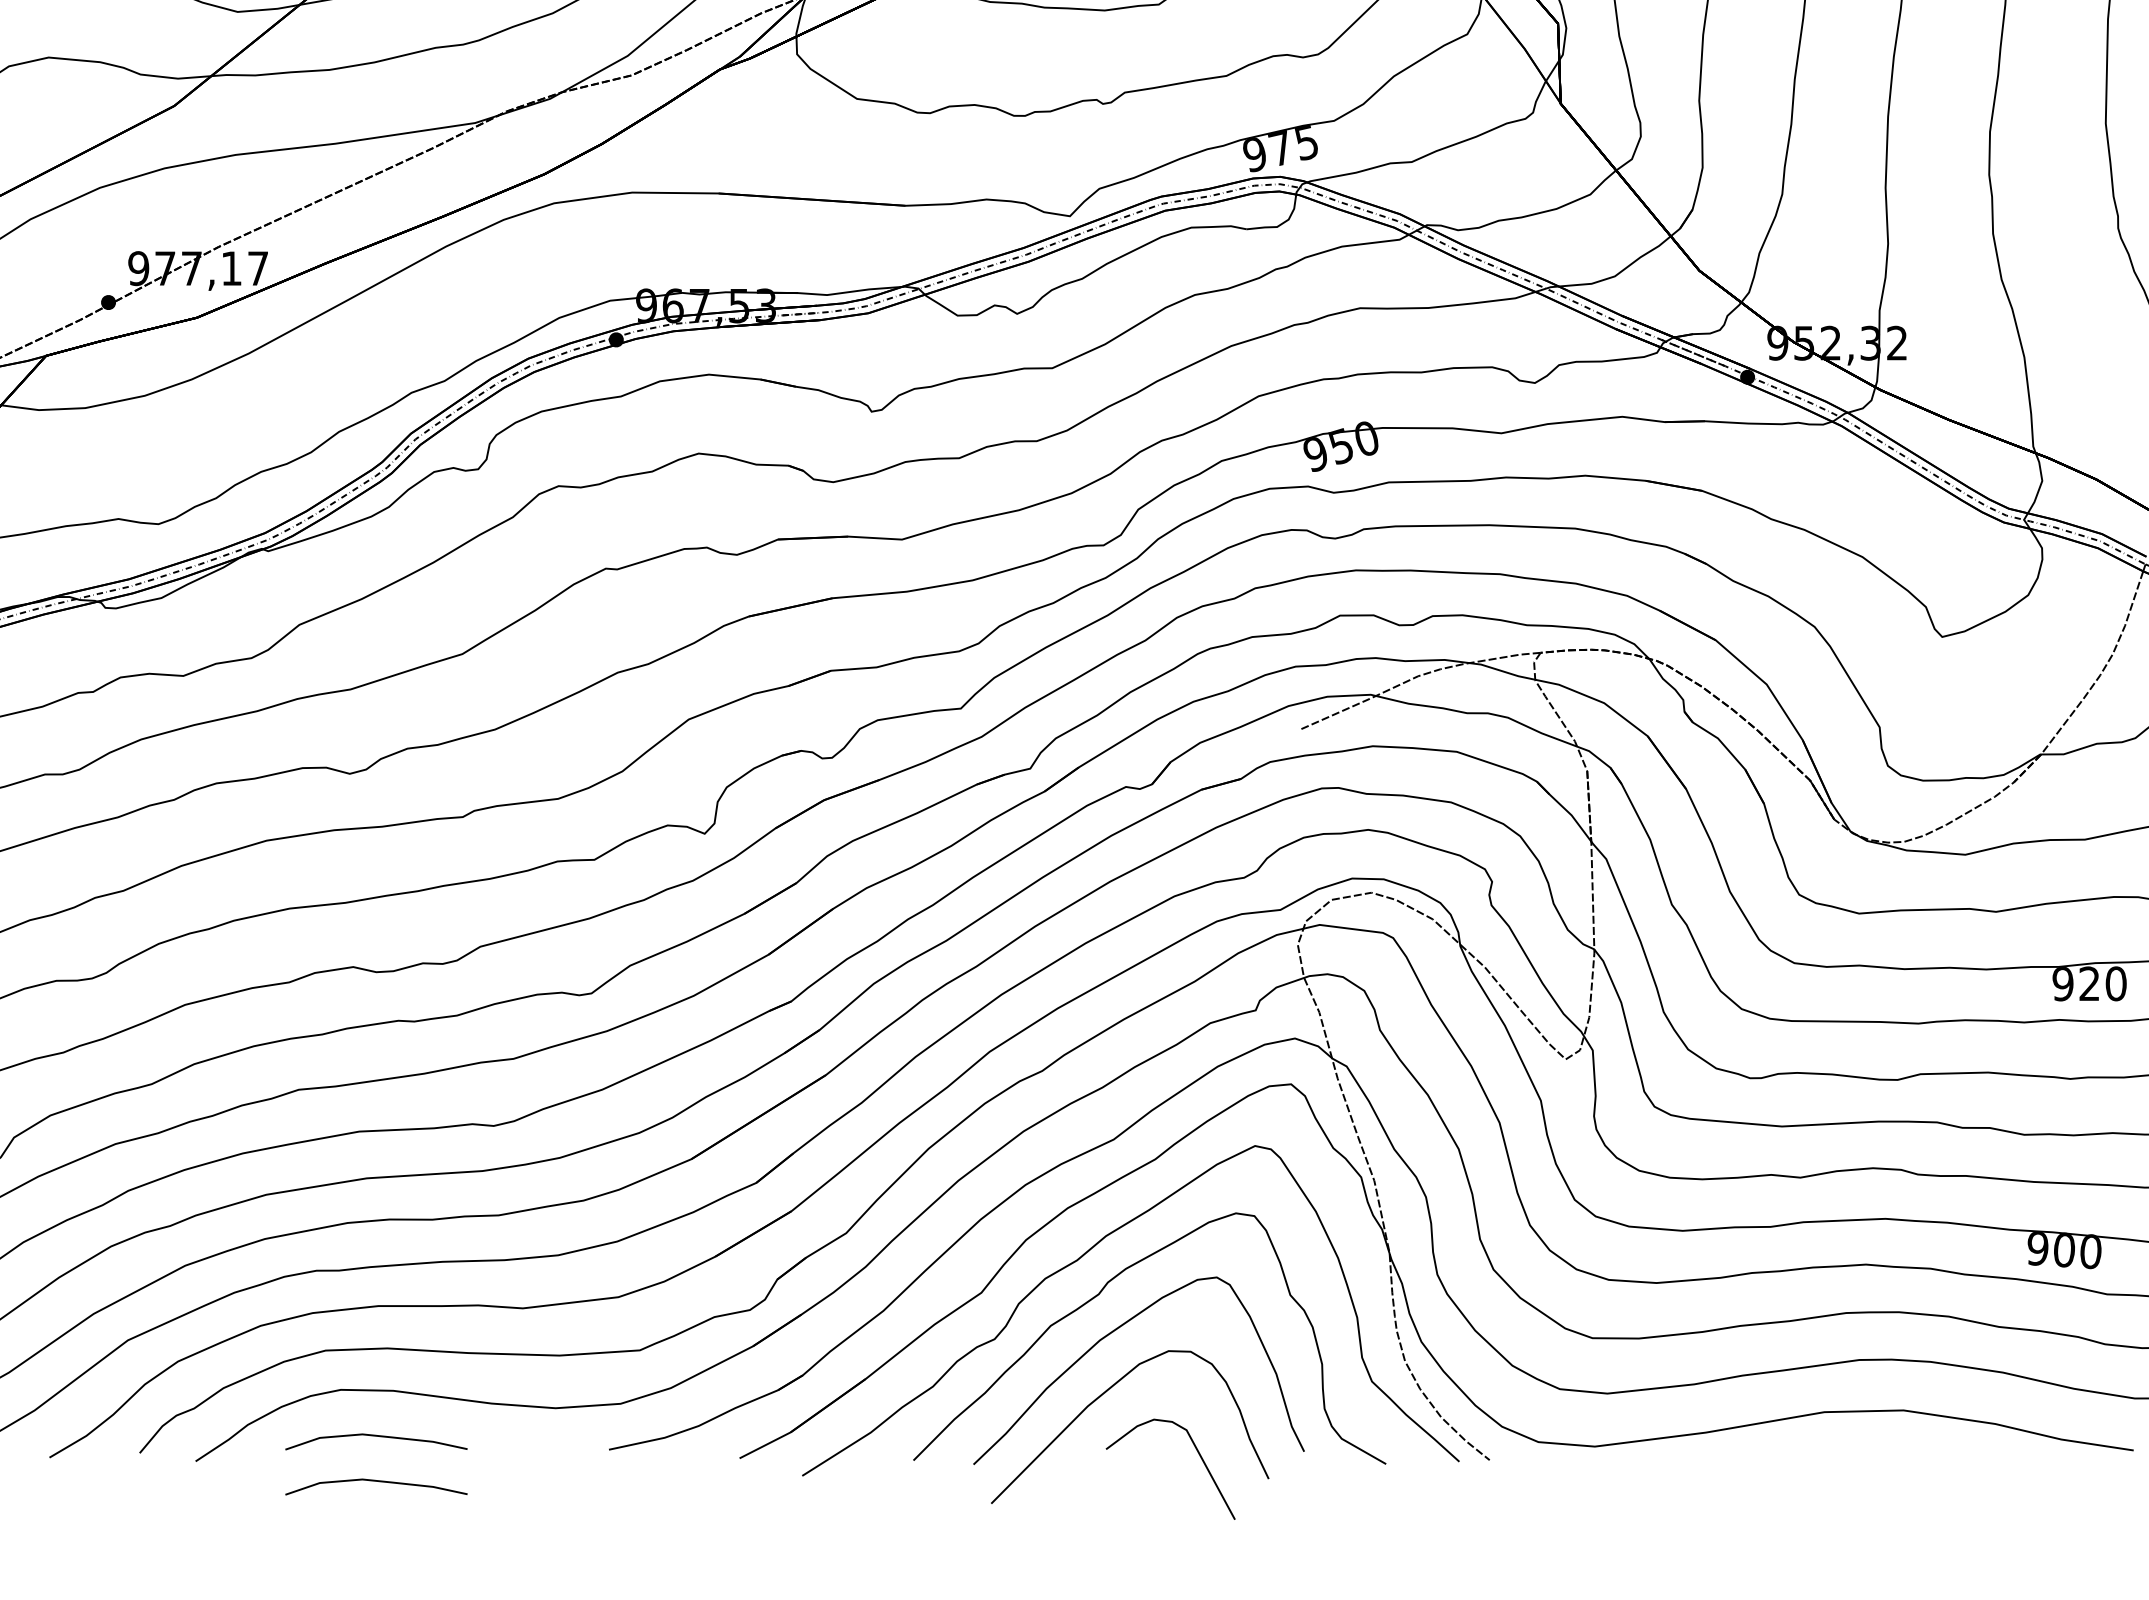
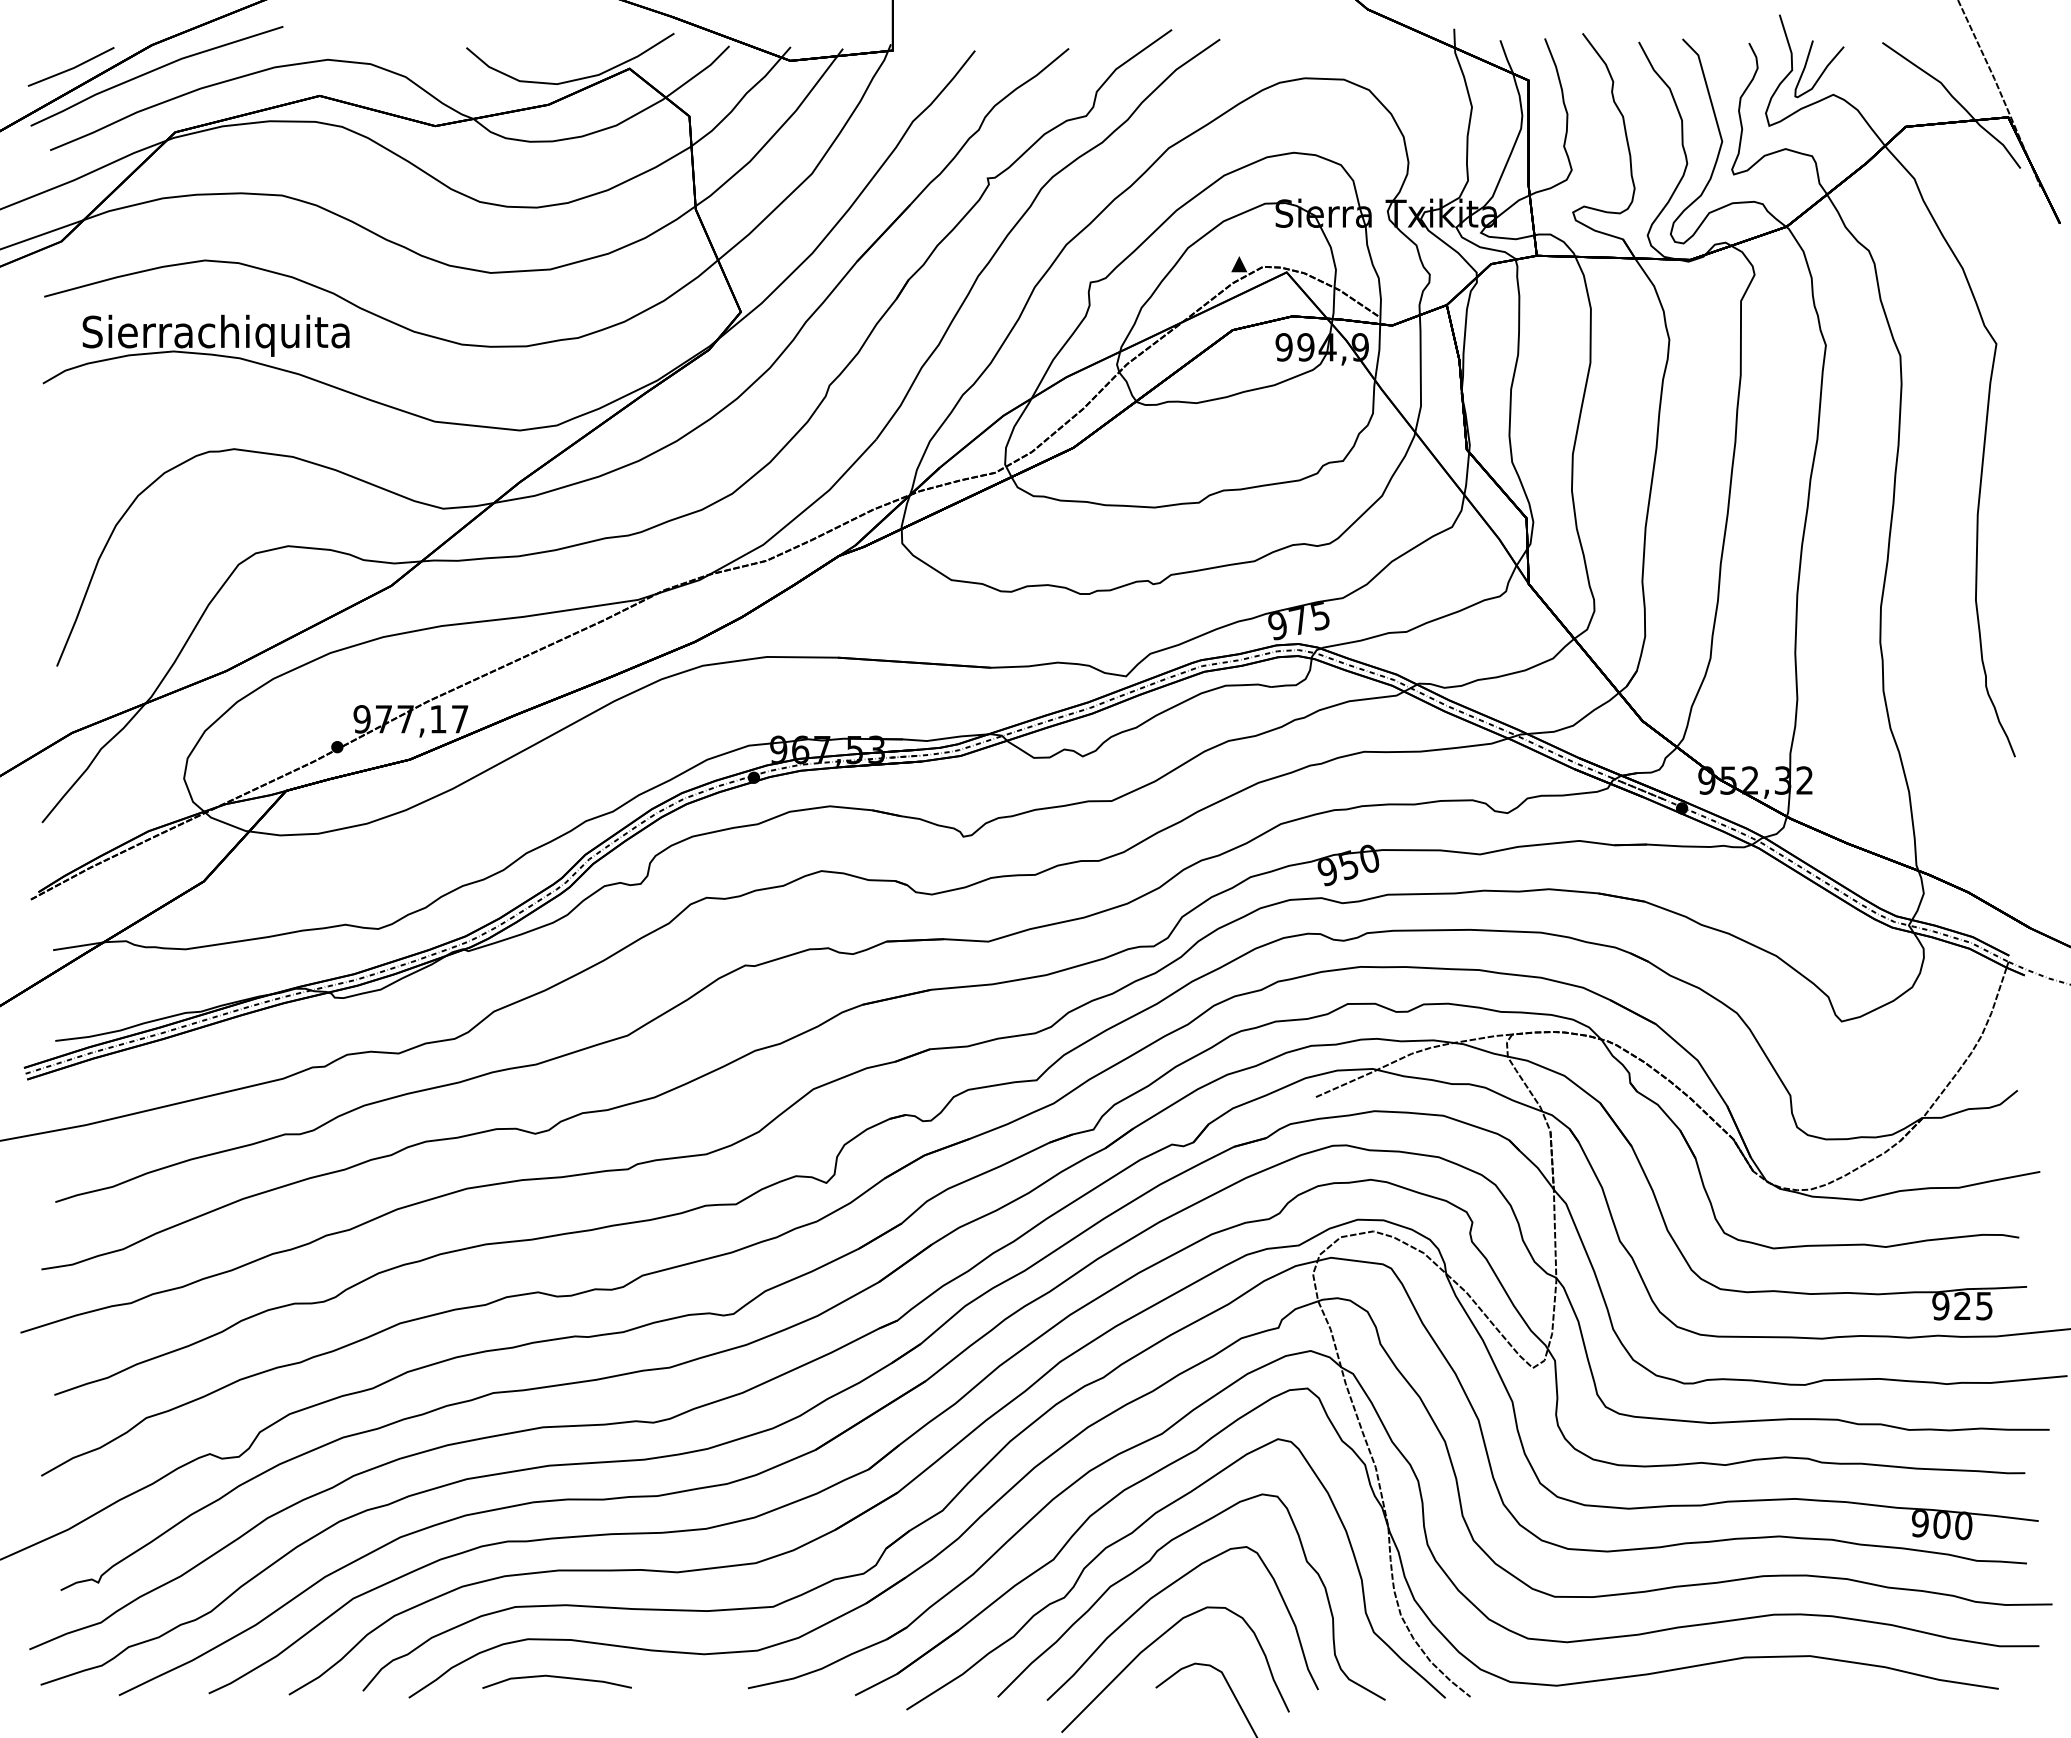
text: (2116, 983) -> (1984, 1305), 920 -> 925
curve: (375, 1481) -> (556, 1714), removed

